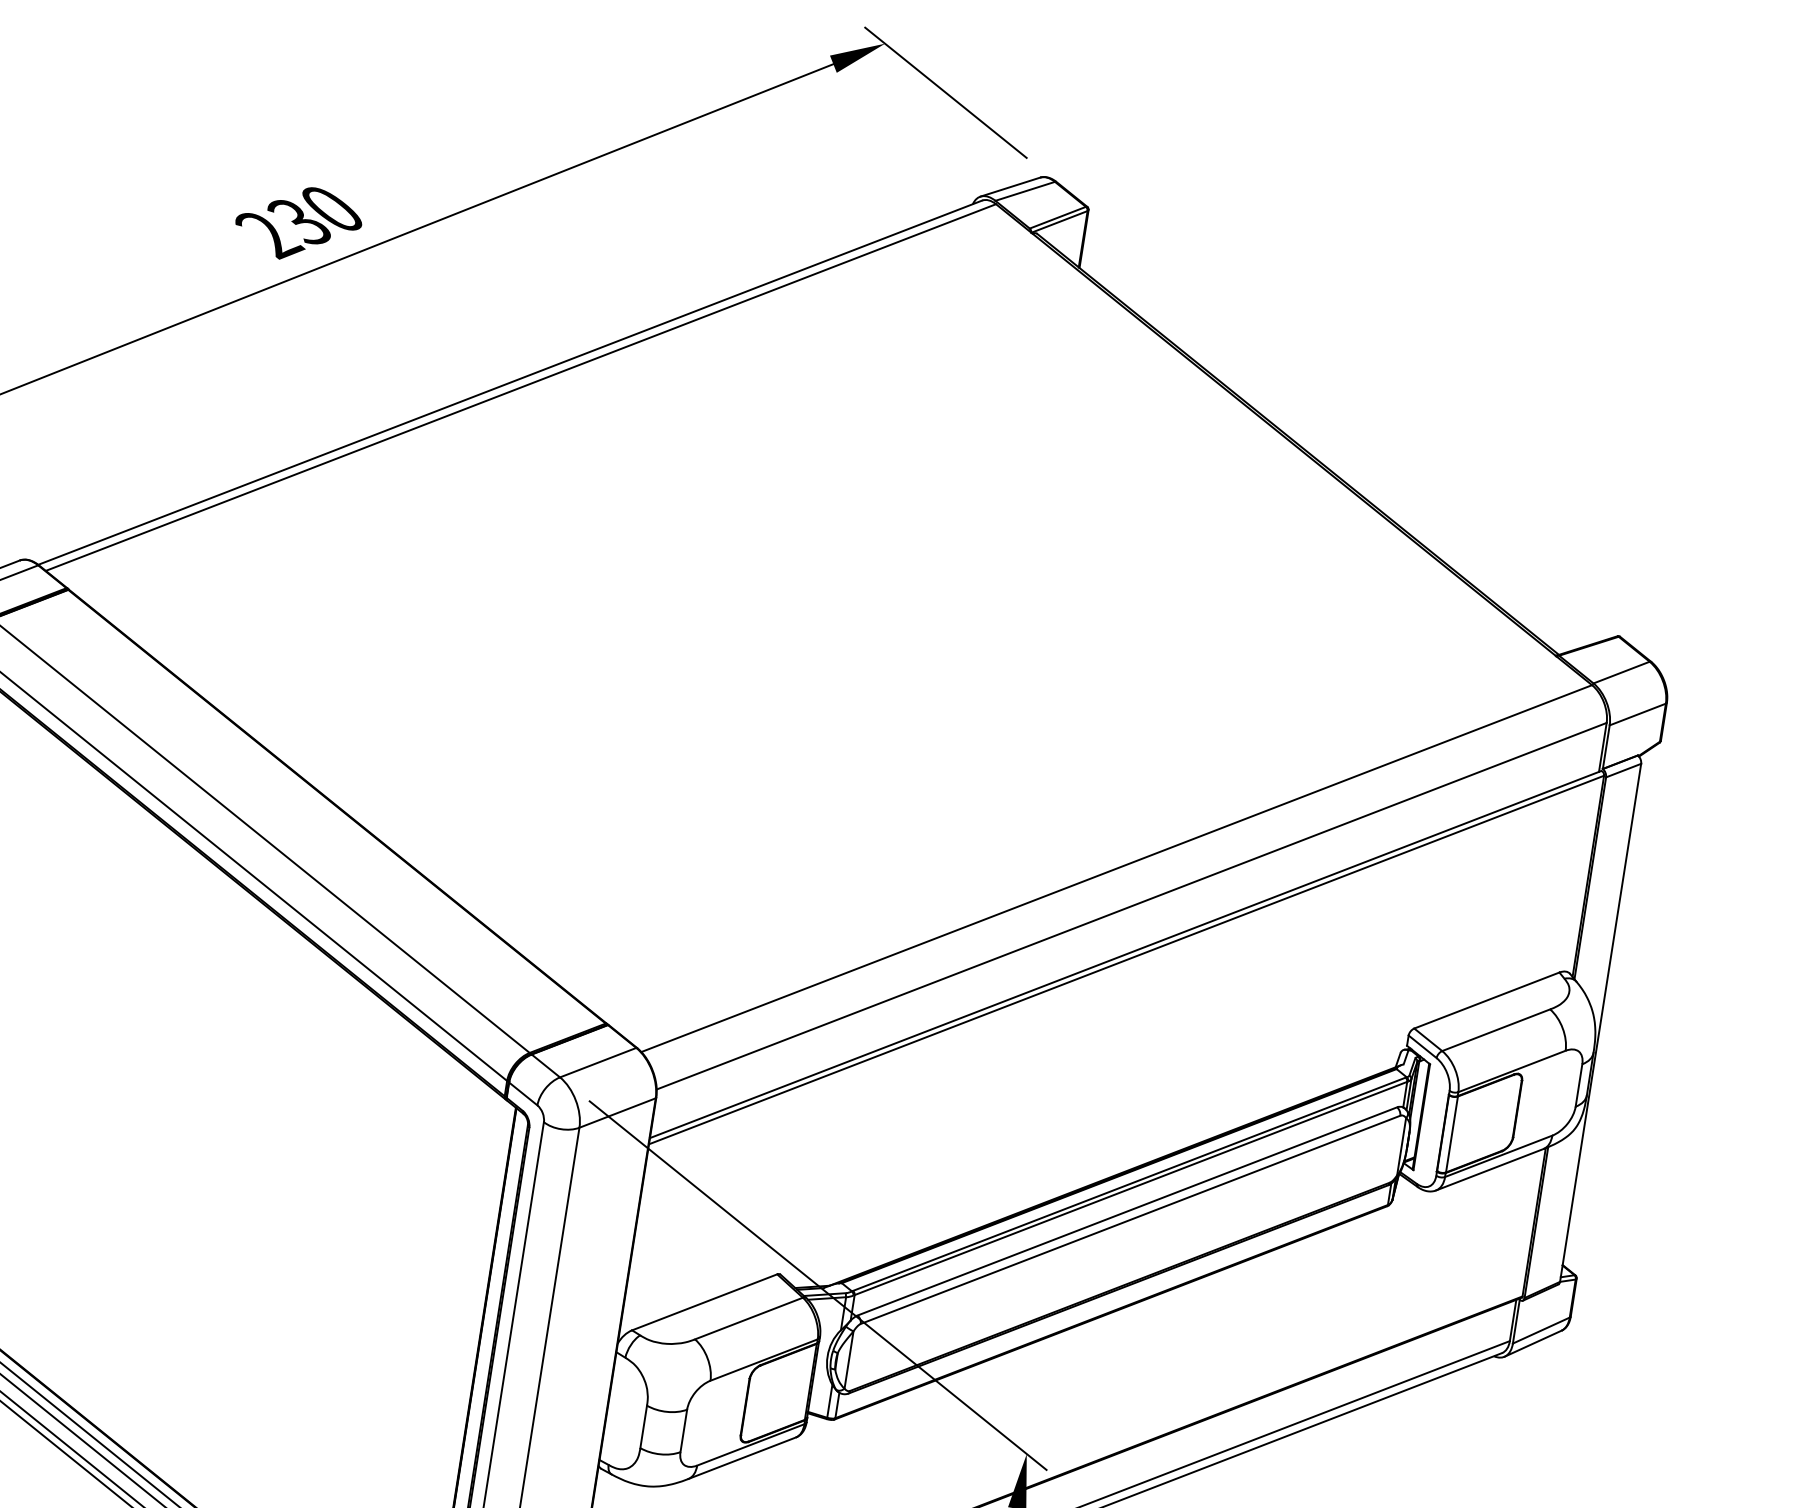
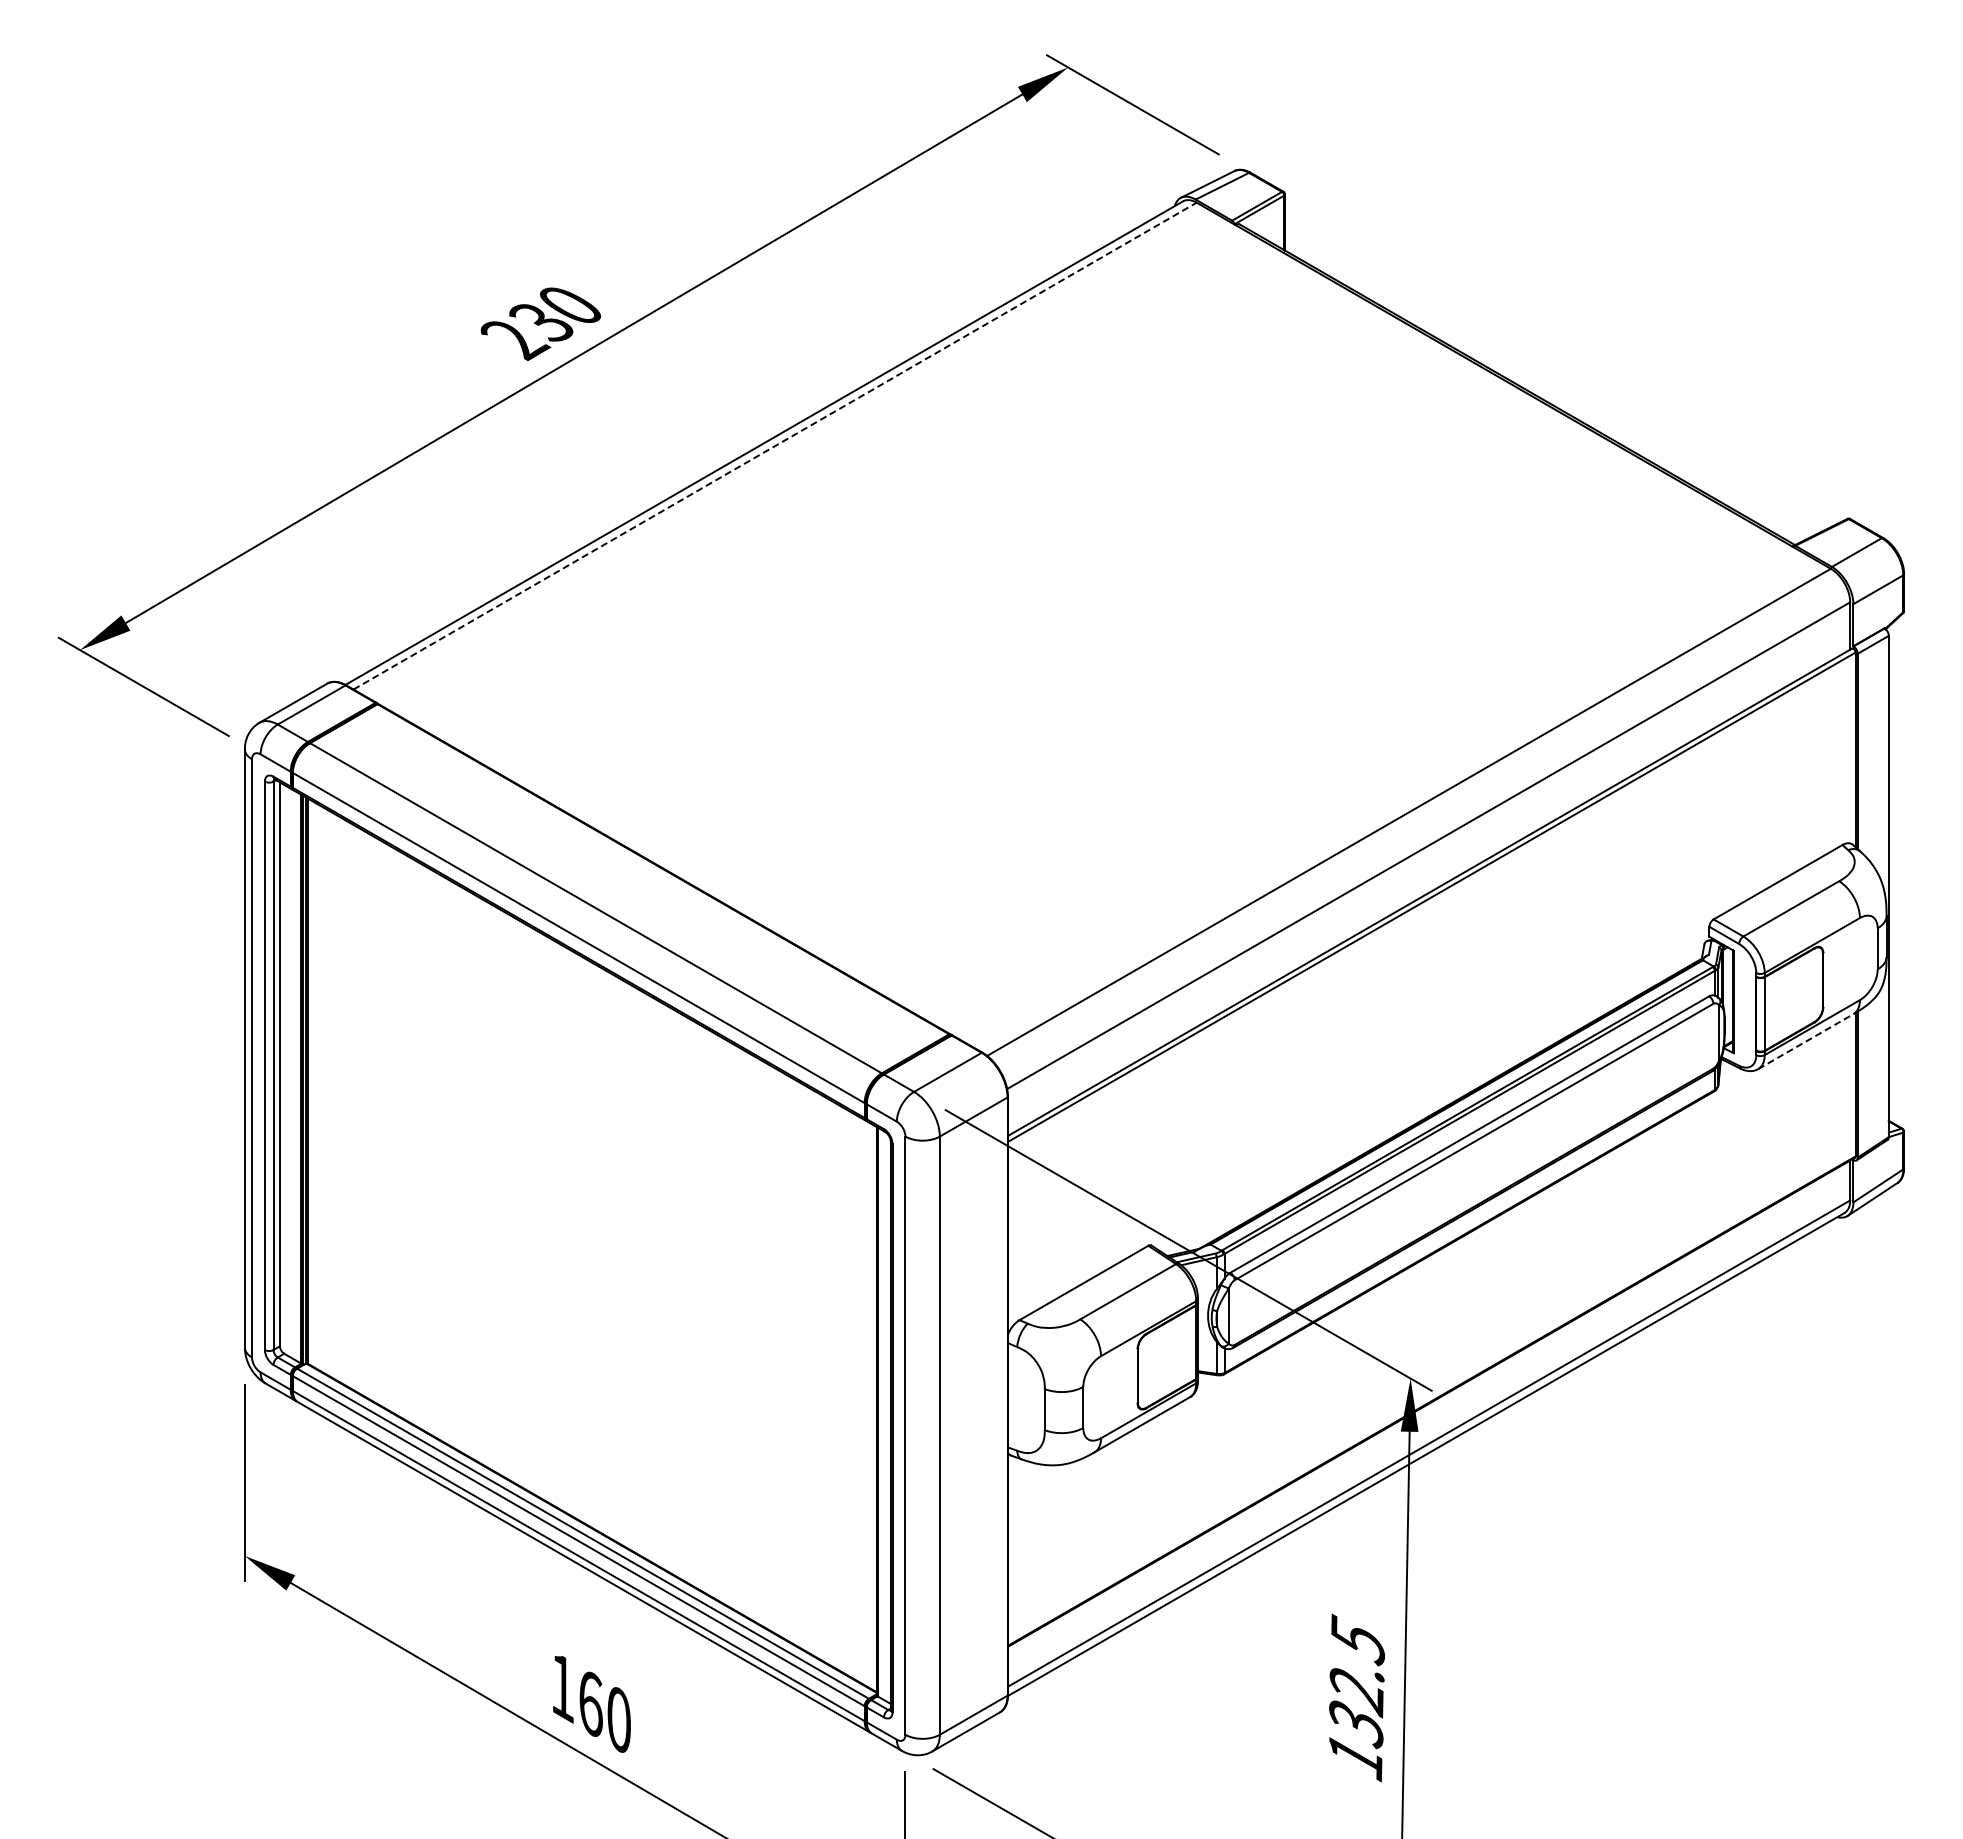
line: (521, 388) -> (775, 446), solid -> dashed
line: (1490, 1169) -> (1806, 1041), solid -> dashed

